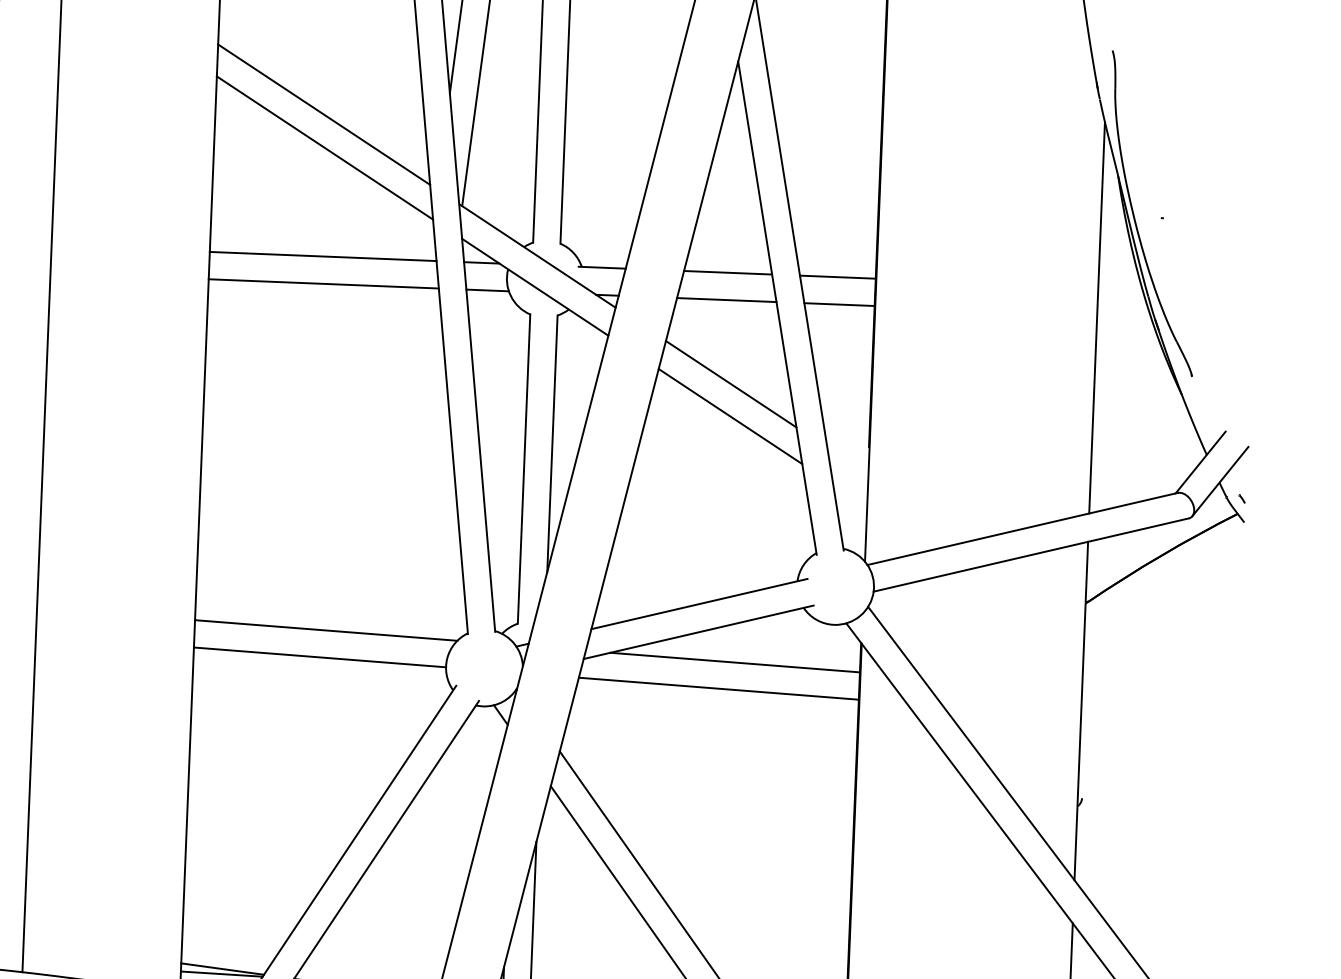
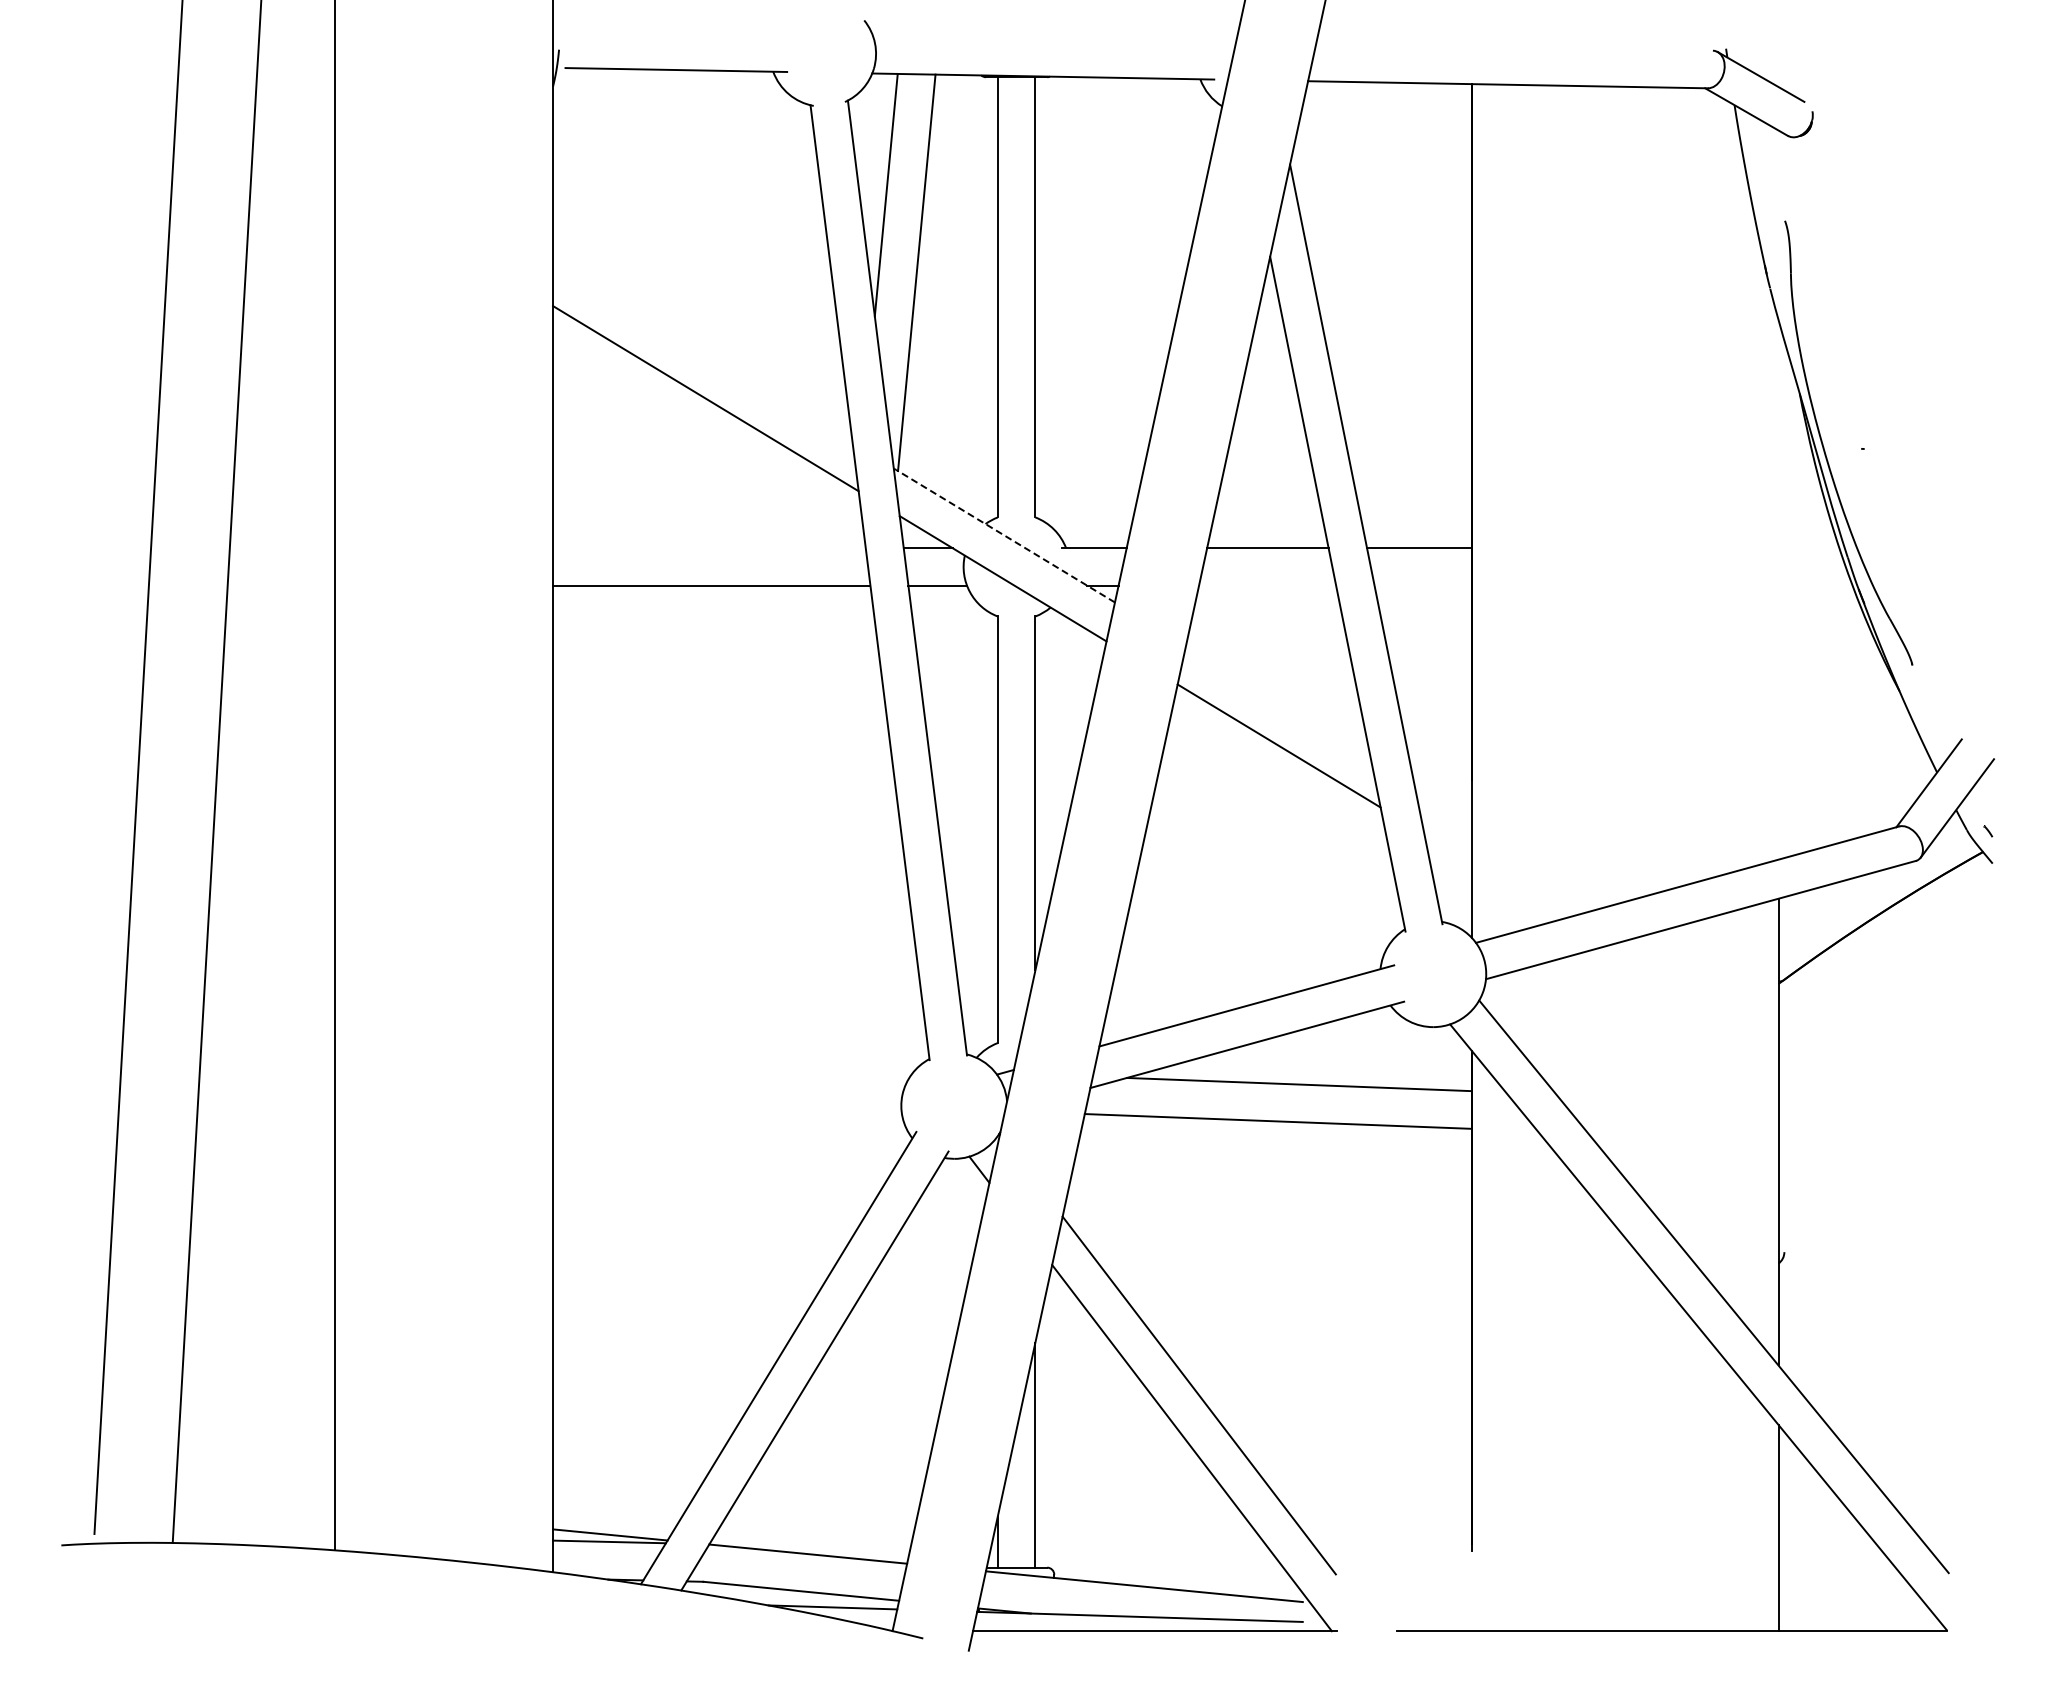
line: (323, 114) -> (702, 352), removed
line: (323, 256) -> (709, 548), removed
line: (538, 256) -> (1005, 536), solid -> dashed
line: (726, 299) -> (1267, 585), removed
line: (839, 304) -> (1422, 585), removed
line: (1097, 317) -> (1778, 589), removed
line: (731, 384) -> (1278, 701), removed
line: (326, 630) -> (734, 1062), removed
line: (320, 657) -> (727, 1100), removed

